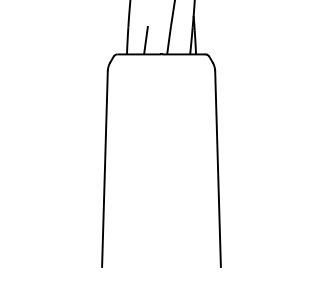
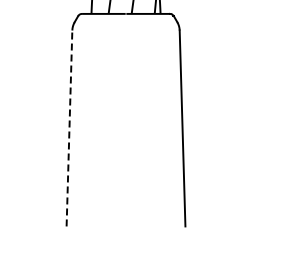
line: (104, 168) -> (69, 128), solid -> dashed

